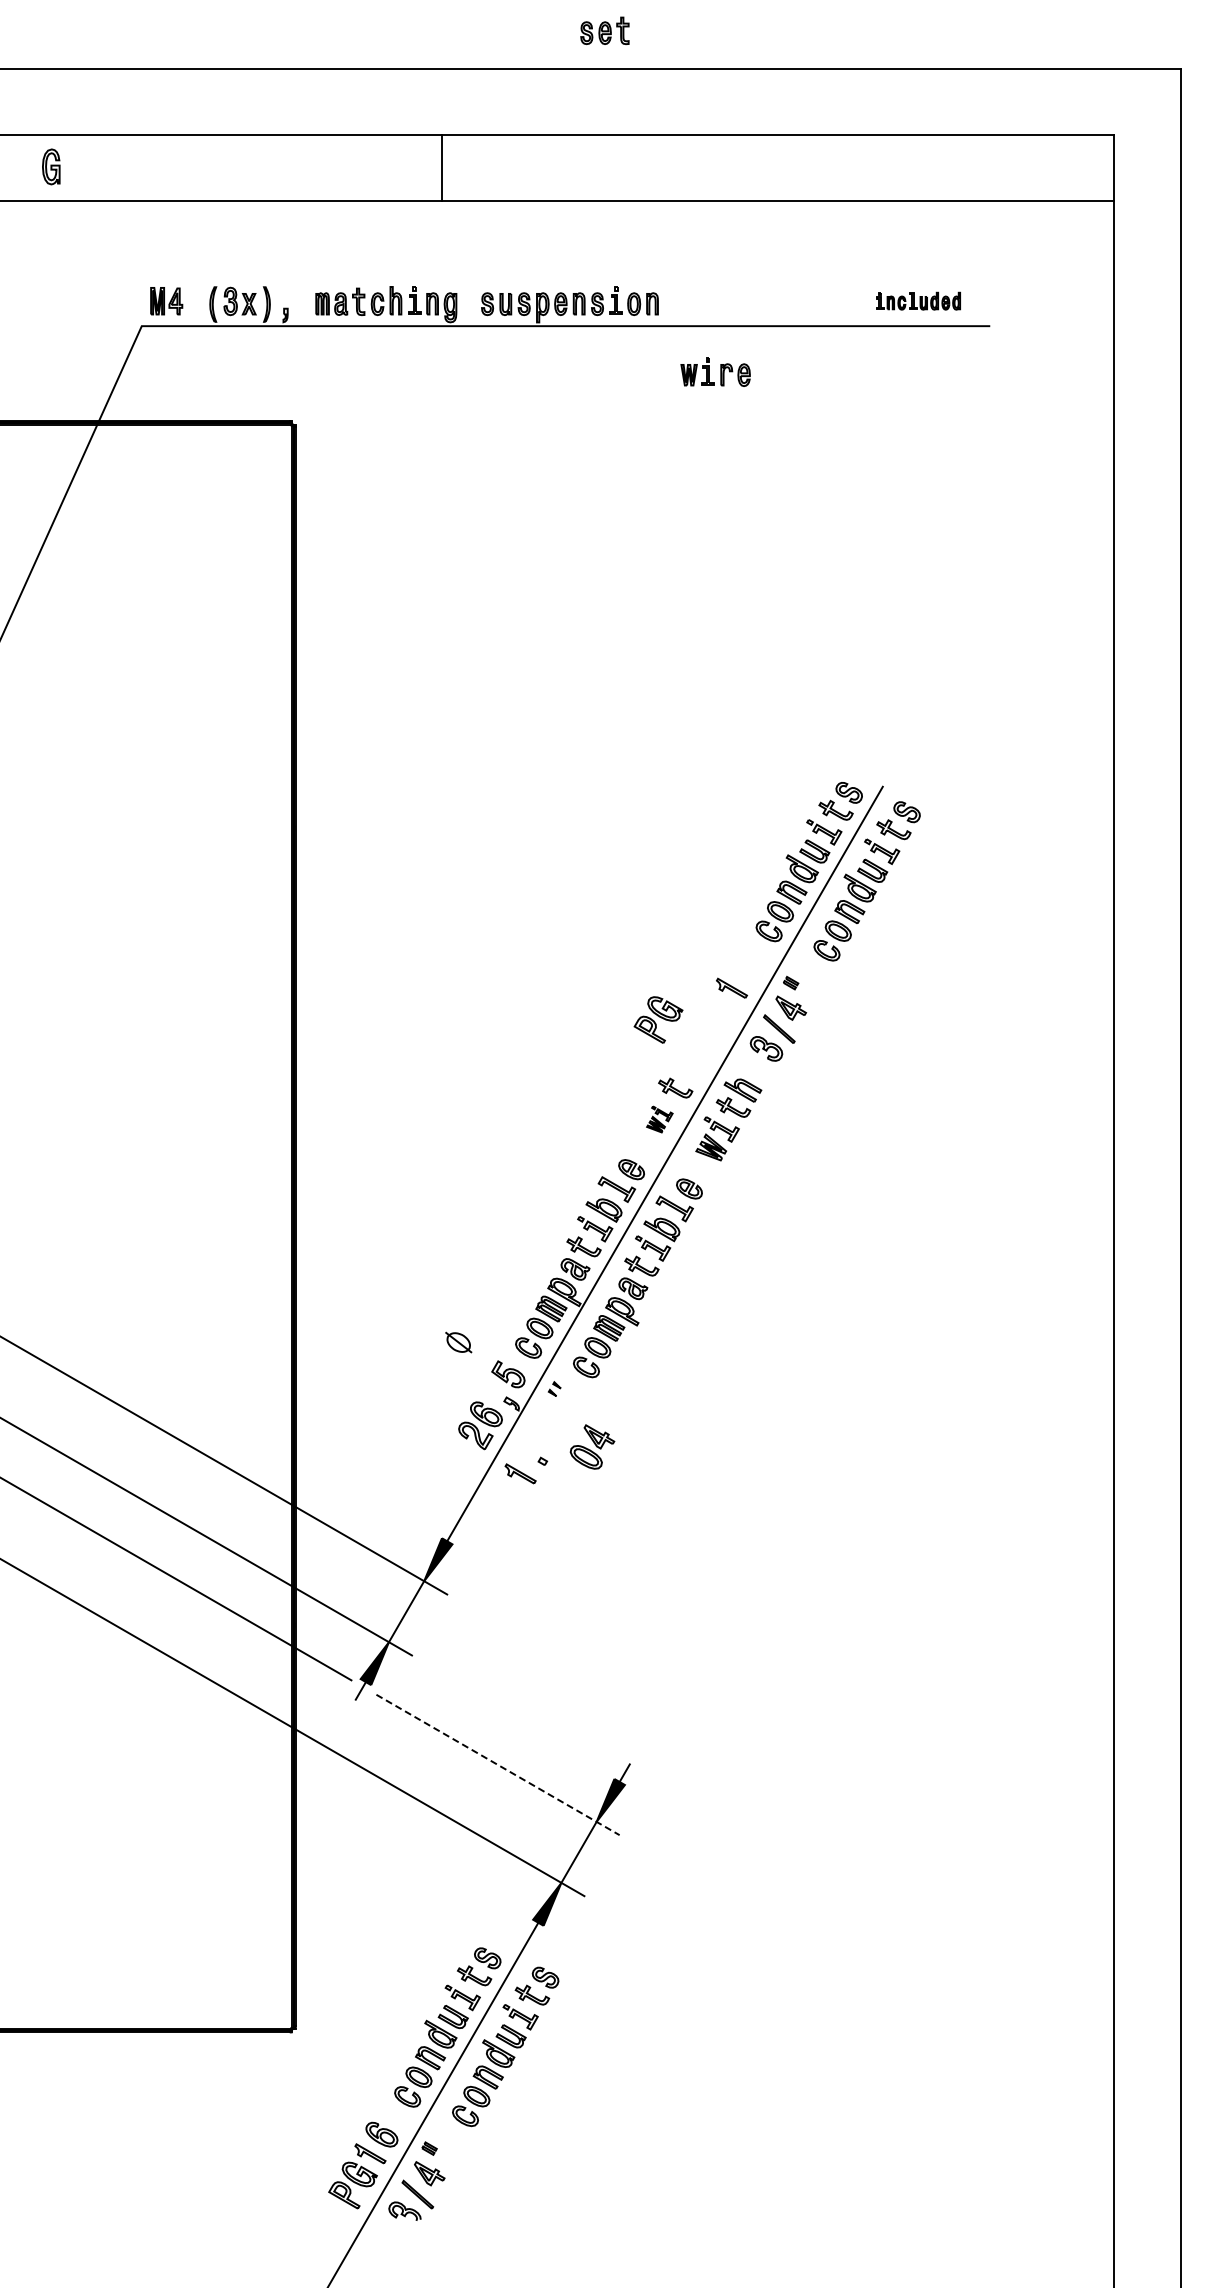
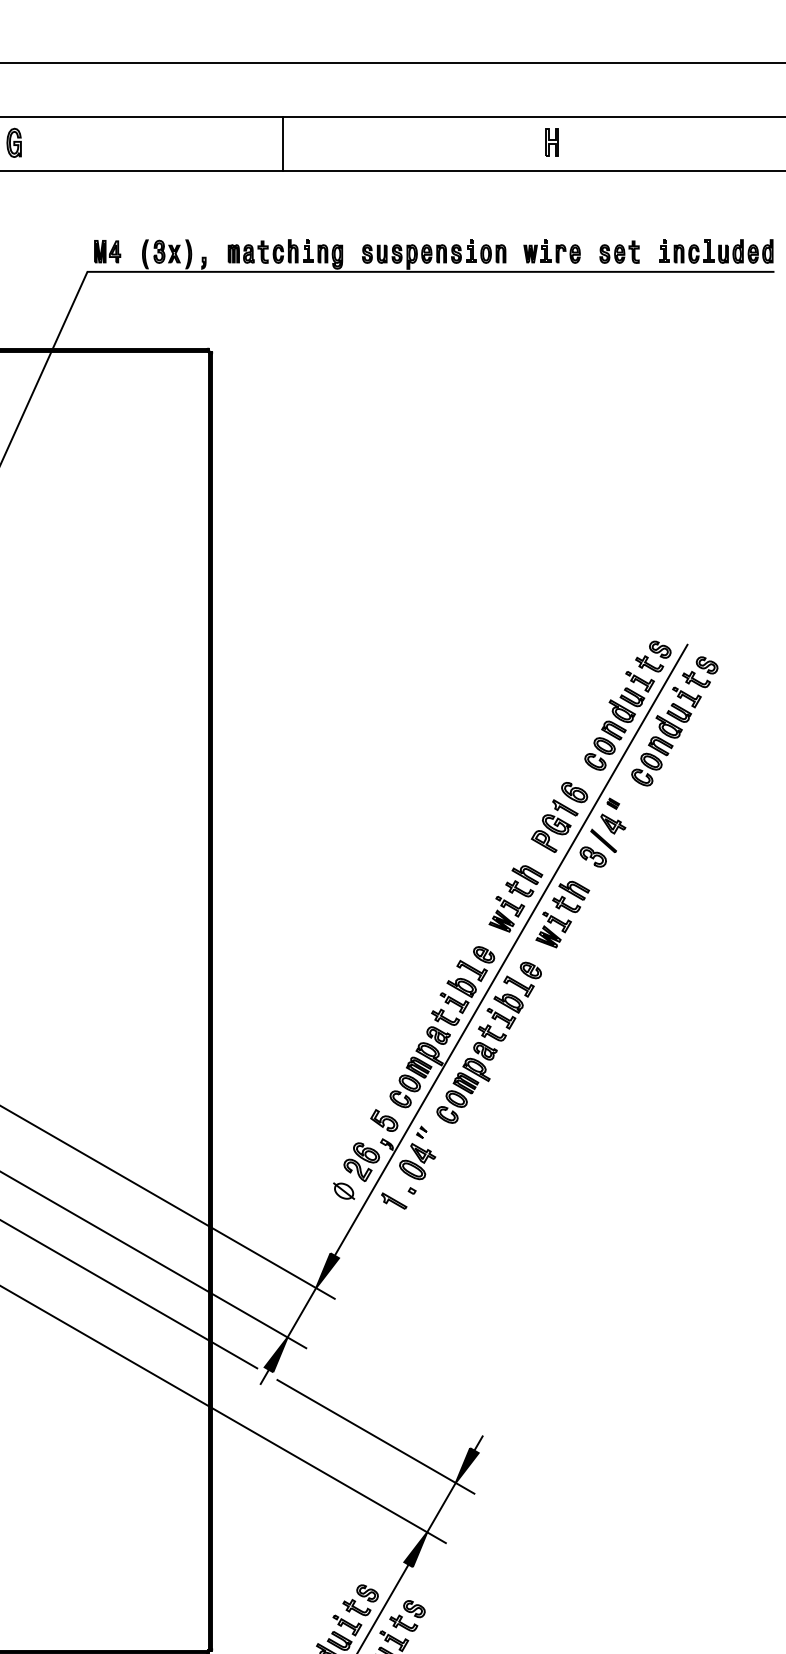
part: (604, 30) -> (619, 251), moved
part: (715, 166) -> (552, 142), added
line: (441, 168) -> (283, 144), moved
part: (918, 301) -> (716, 251), size x1.67
part: (715, 371) -> (552, 251), moved
part: (743, 969) -> (574, 792), added
part: (658, 1019) -> (551, 833), moved
part: (684, 1071) -> (526, 875), added
part: (659, 1119) -> (506, 914), size x1.67
part: (458, 1342) -> (343, 1191), moved
part: (592, 1446) -> (417, 1161), moved
line: (498, 1765) -> (376, 1437), dashed -> solid

